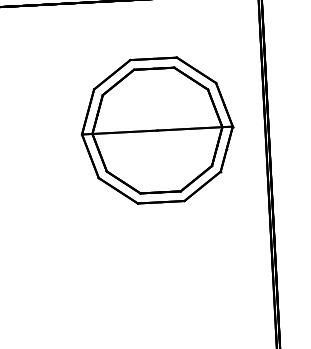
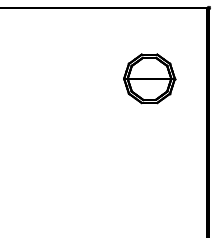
part: (157, 130) -> (149, 78), size x0.62

